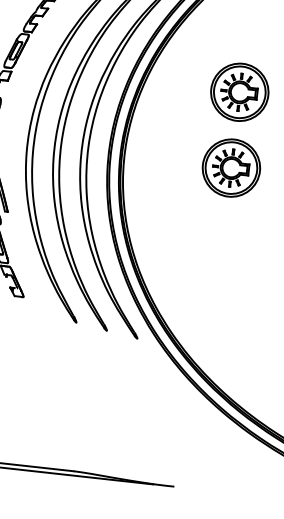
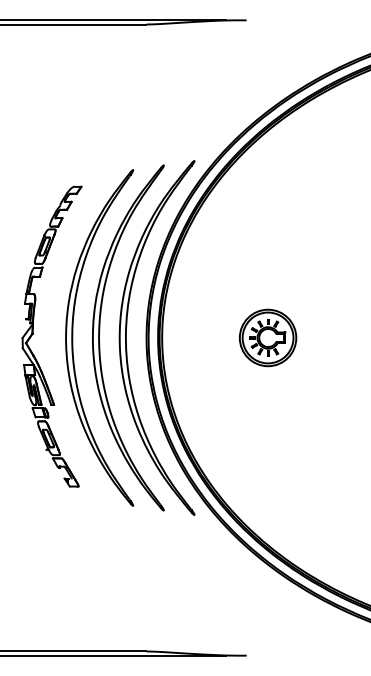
part: (240, 91) -> (268, 262), removed

